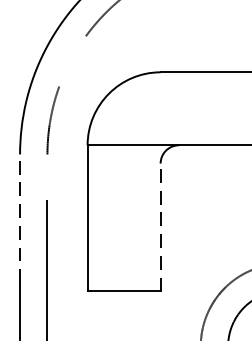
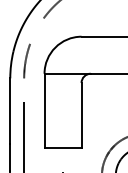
line: (20, 217) -> (10, 110), dashed -> solid
line: (160, 225) -> (81, 114), dashed -> solid

